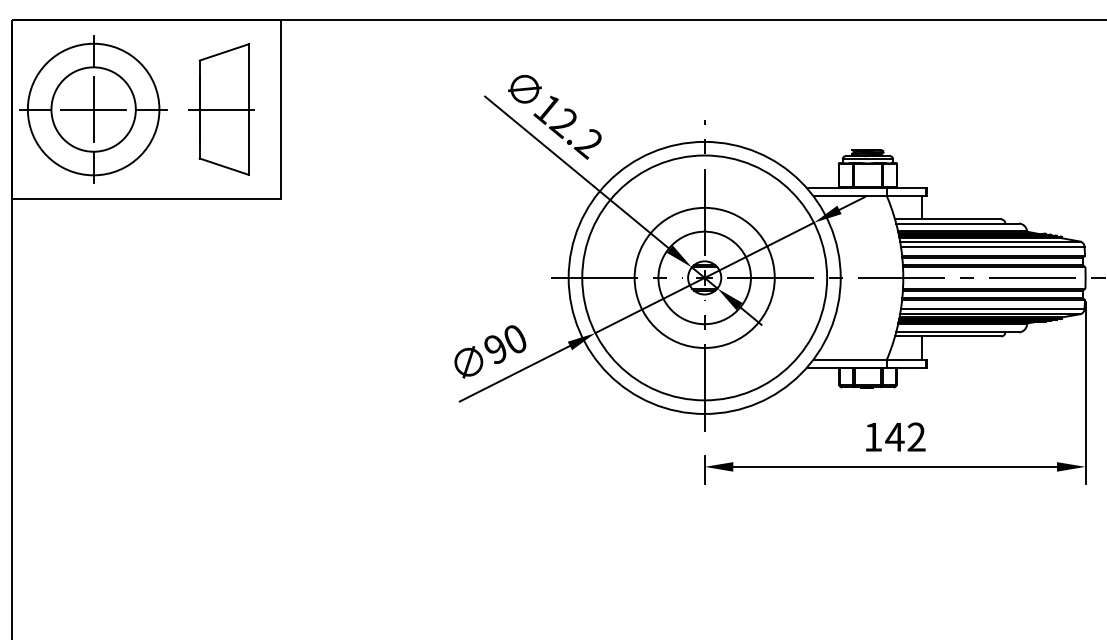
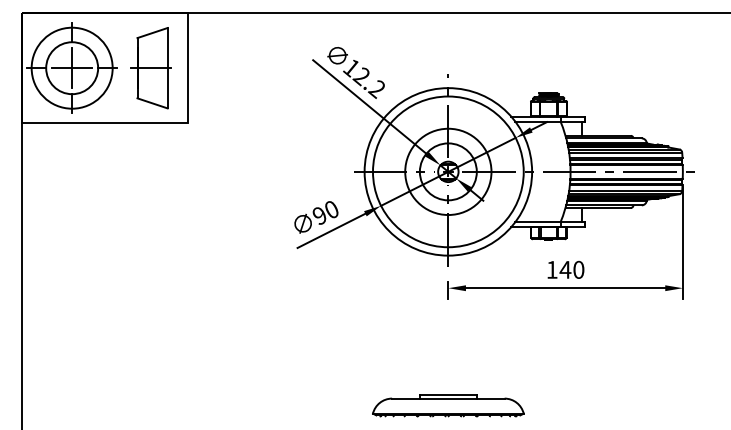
text: (916, 436) -> (578, 269), 142 -> 140

